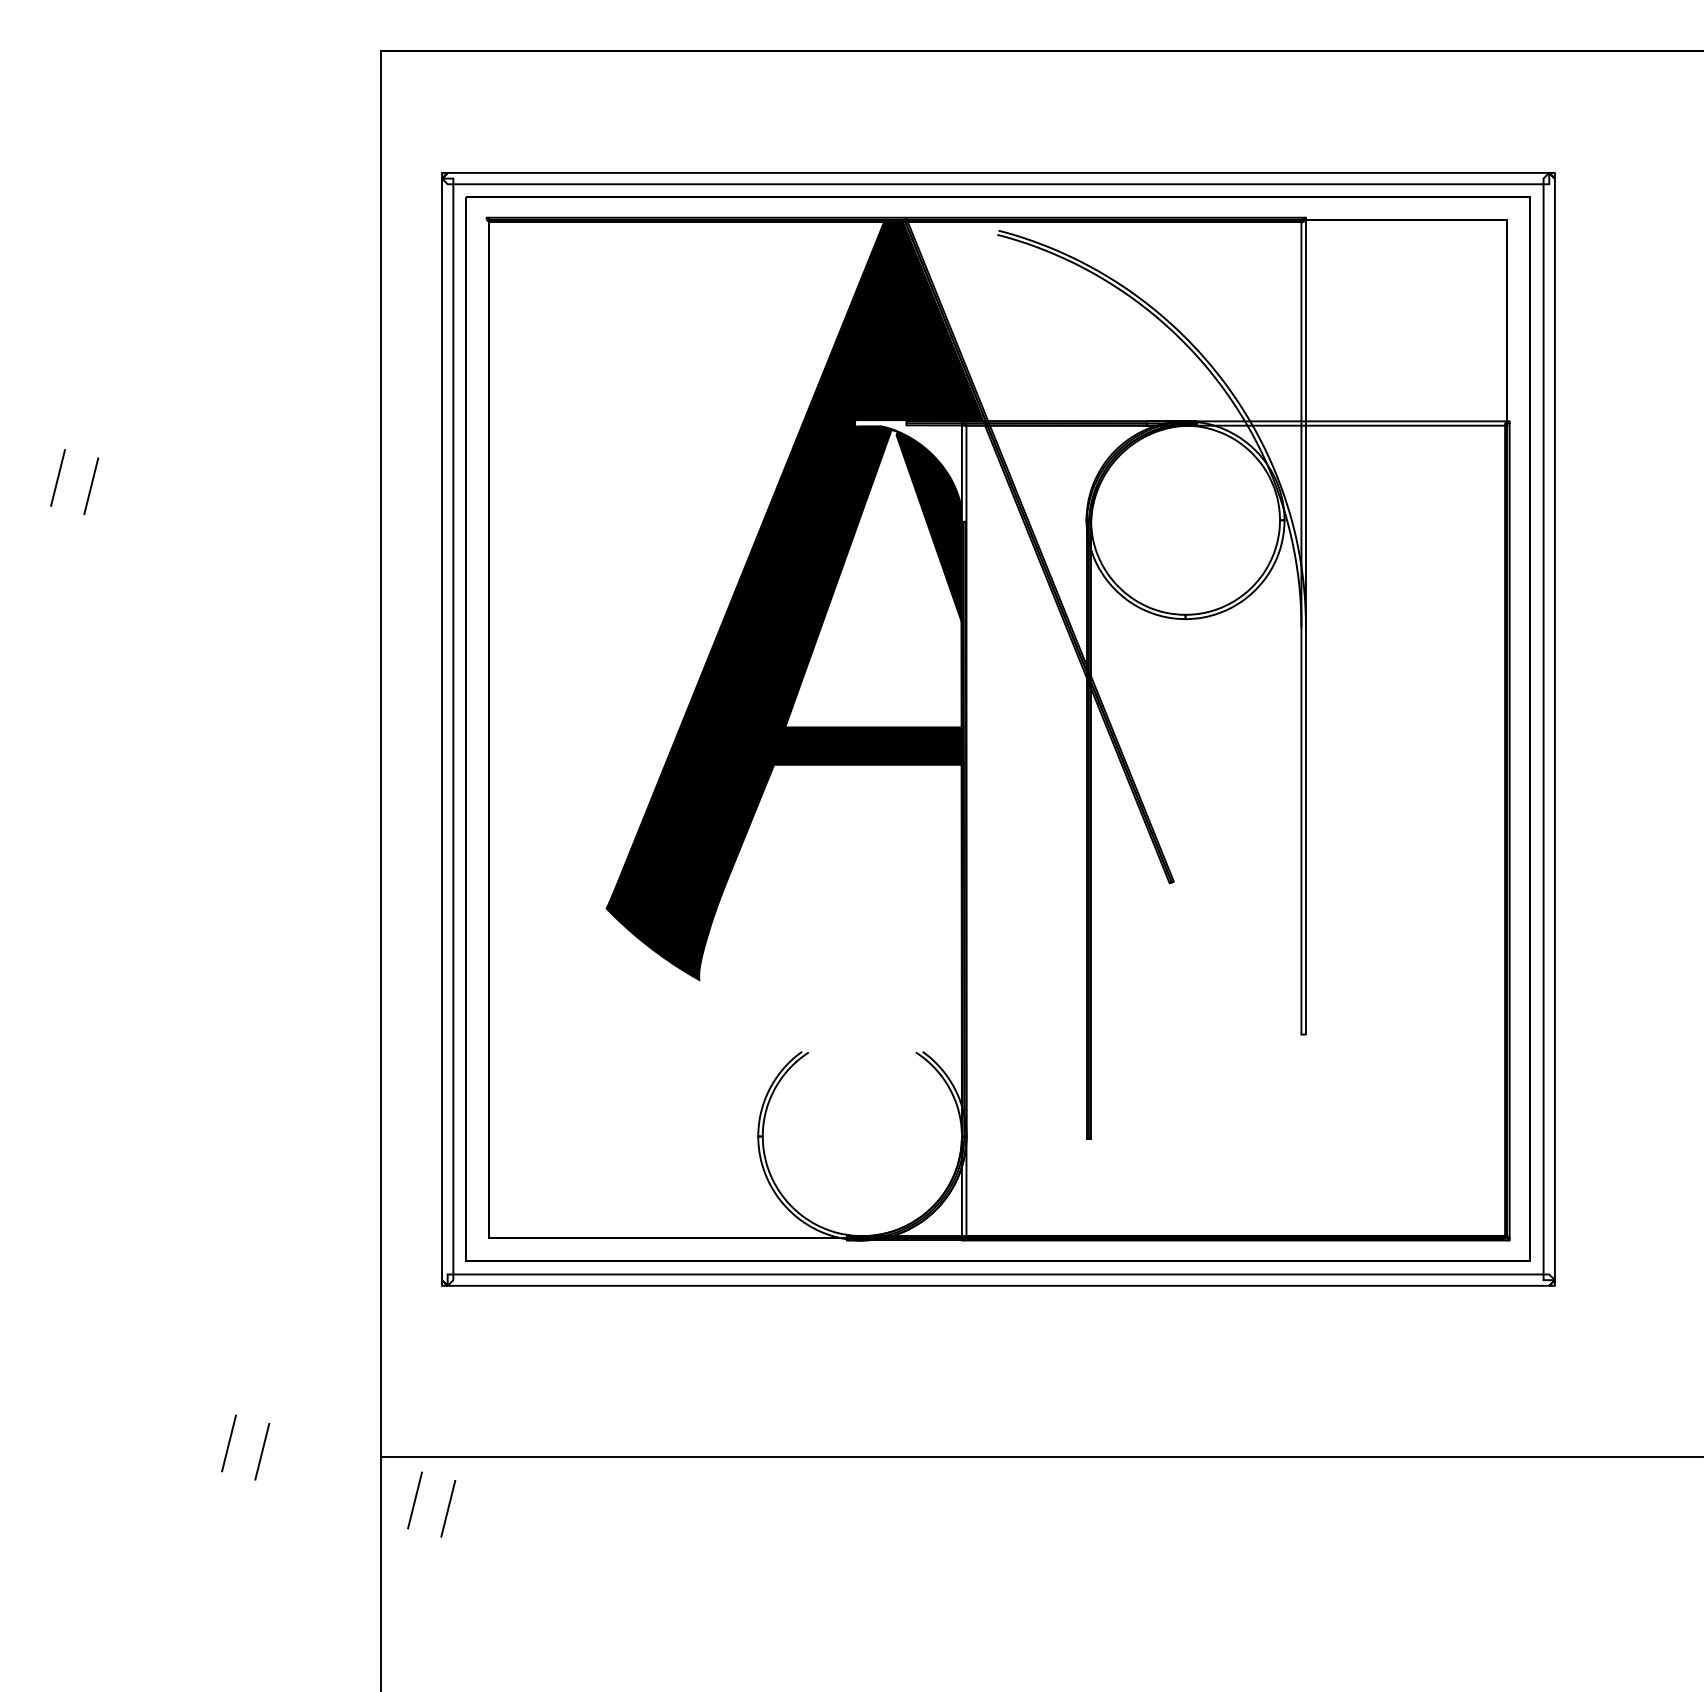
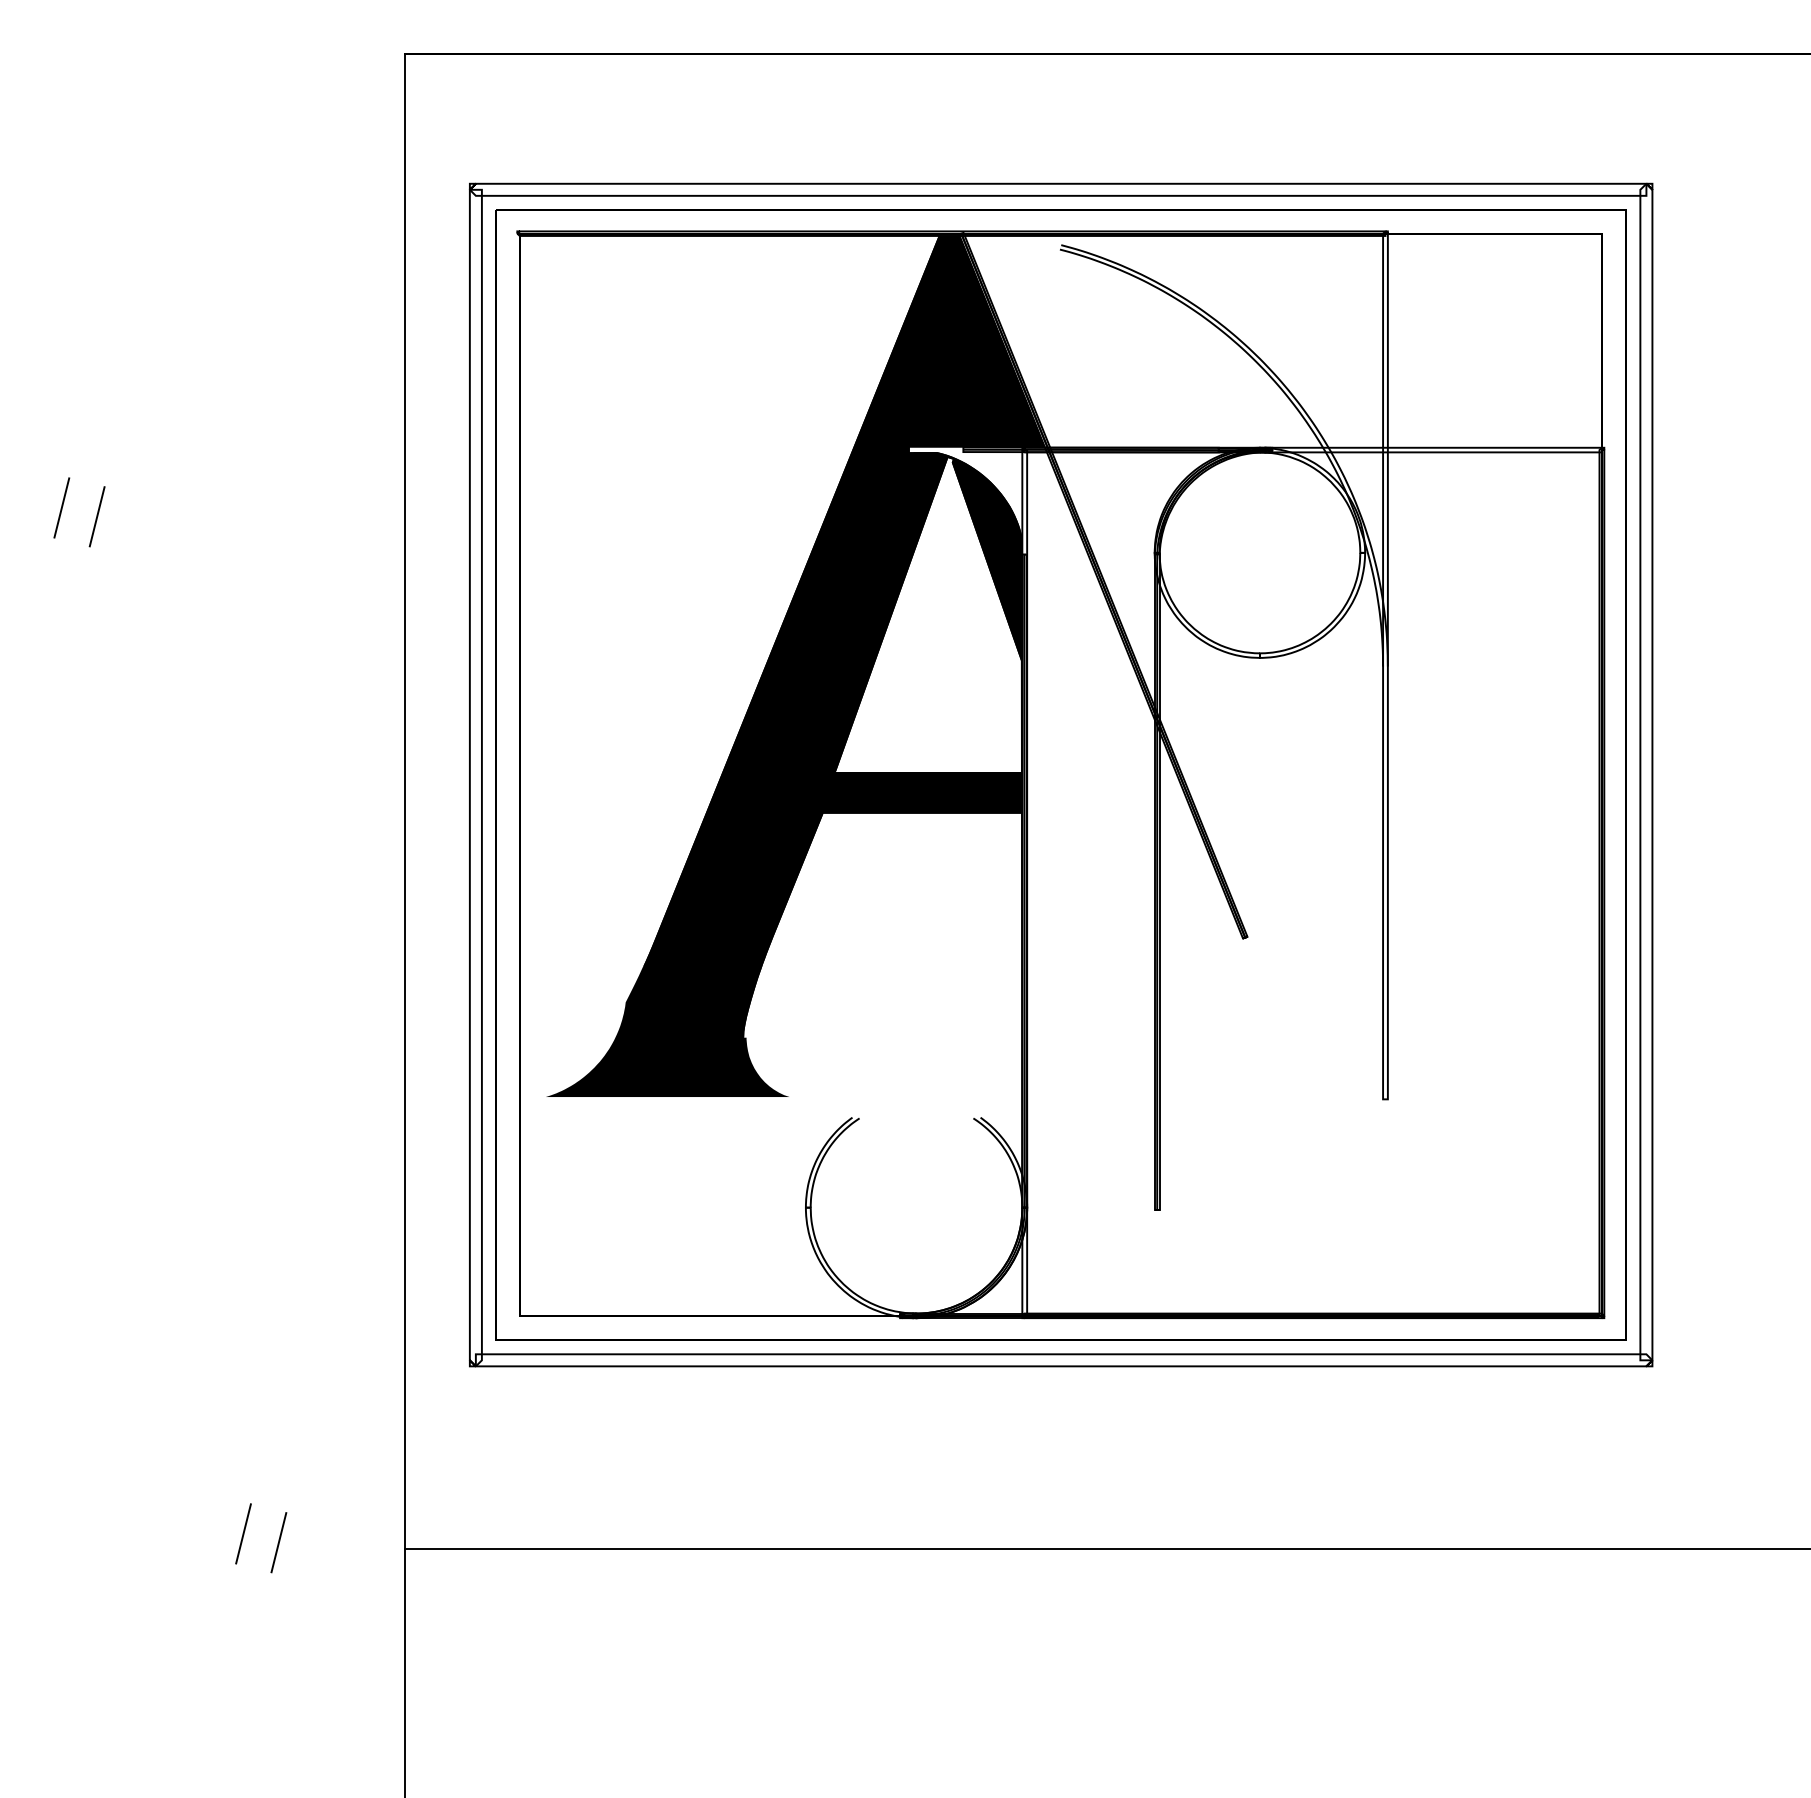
fill: (748, 627) -> (795, 666), added
part: (416, 1499) -> (442, 1593), removed

